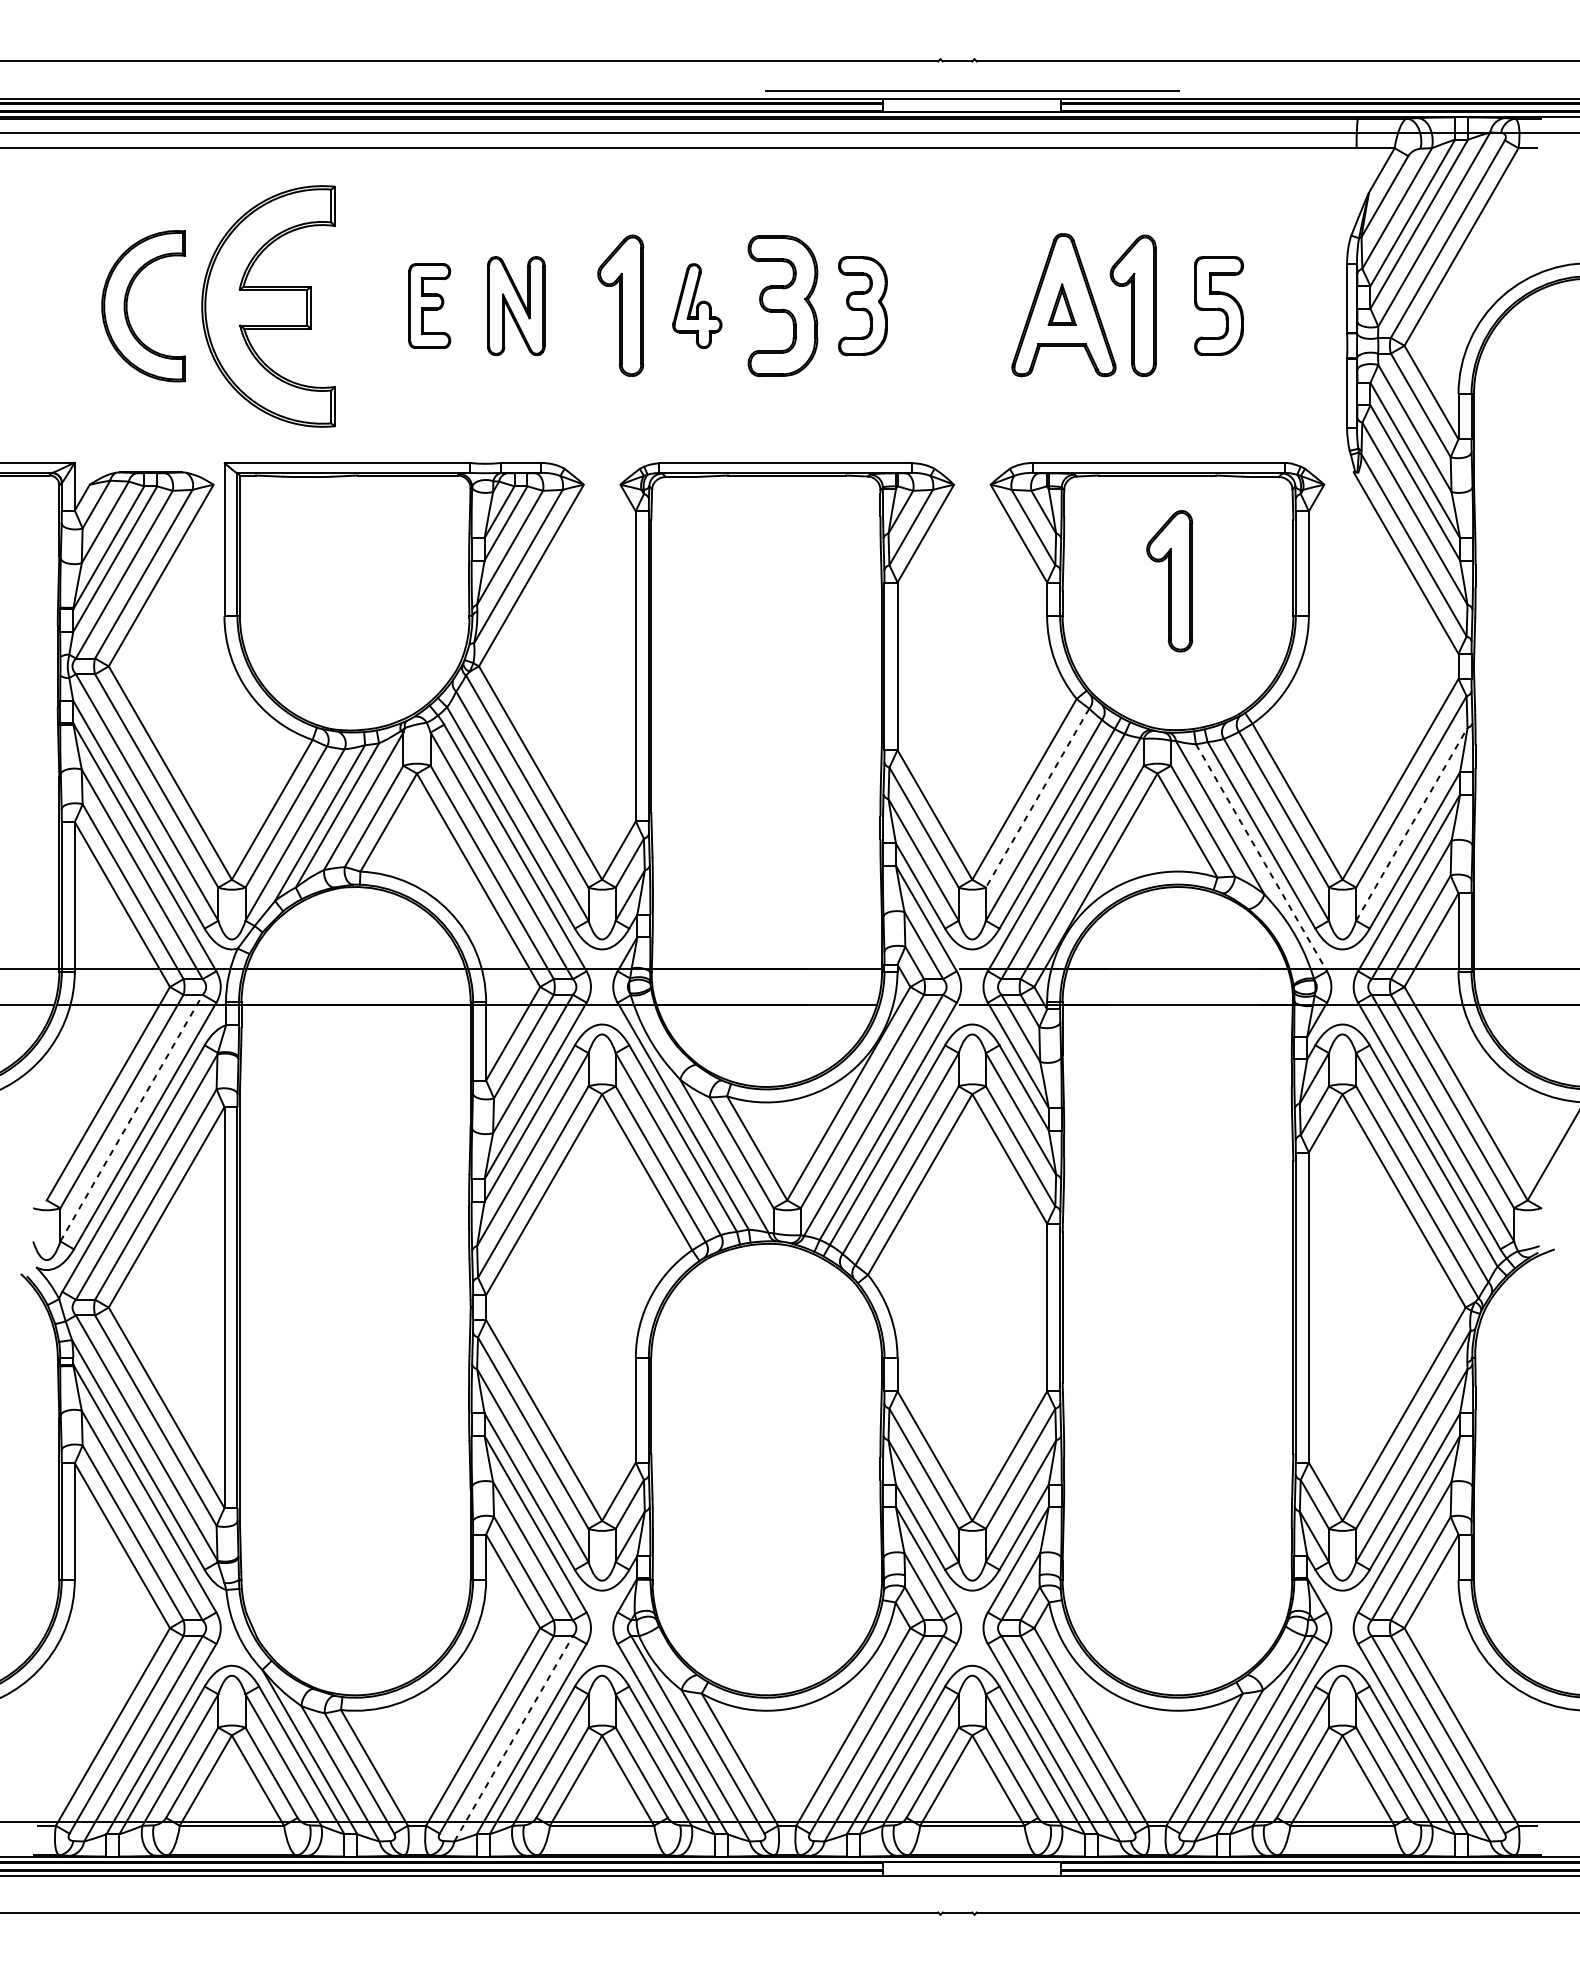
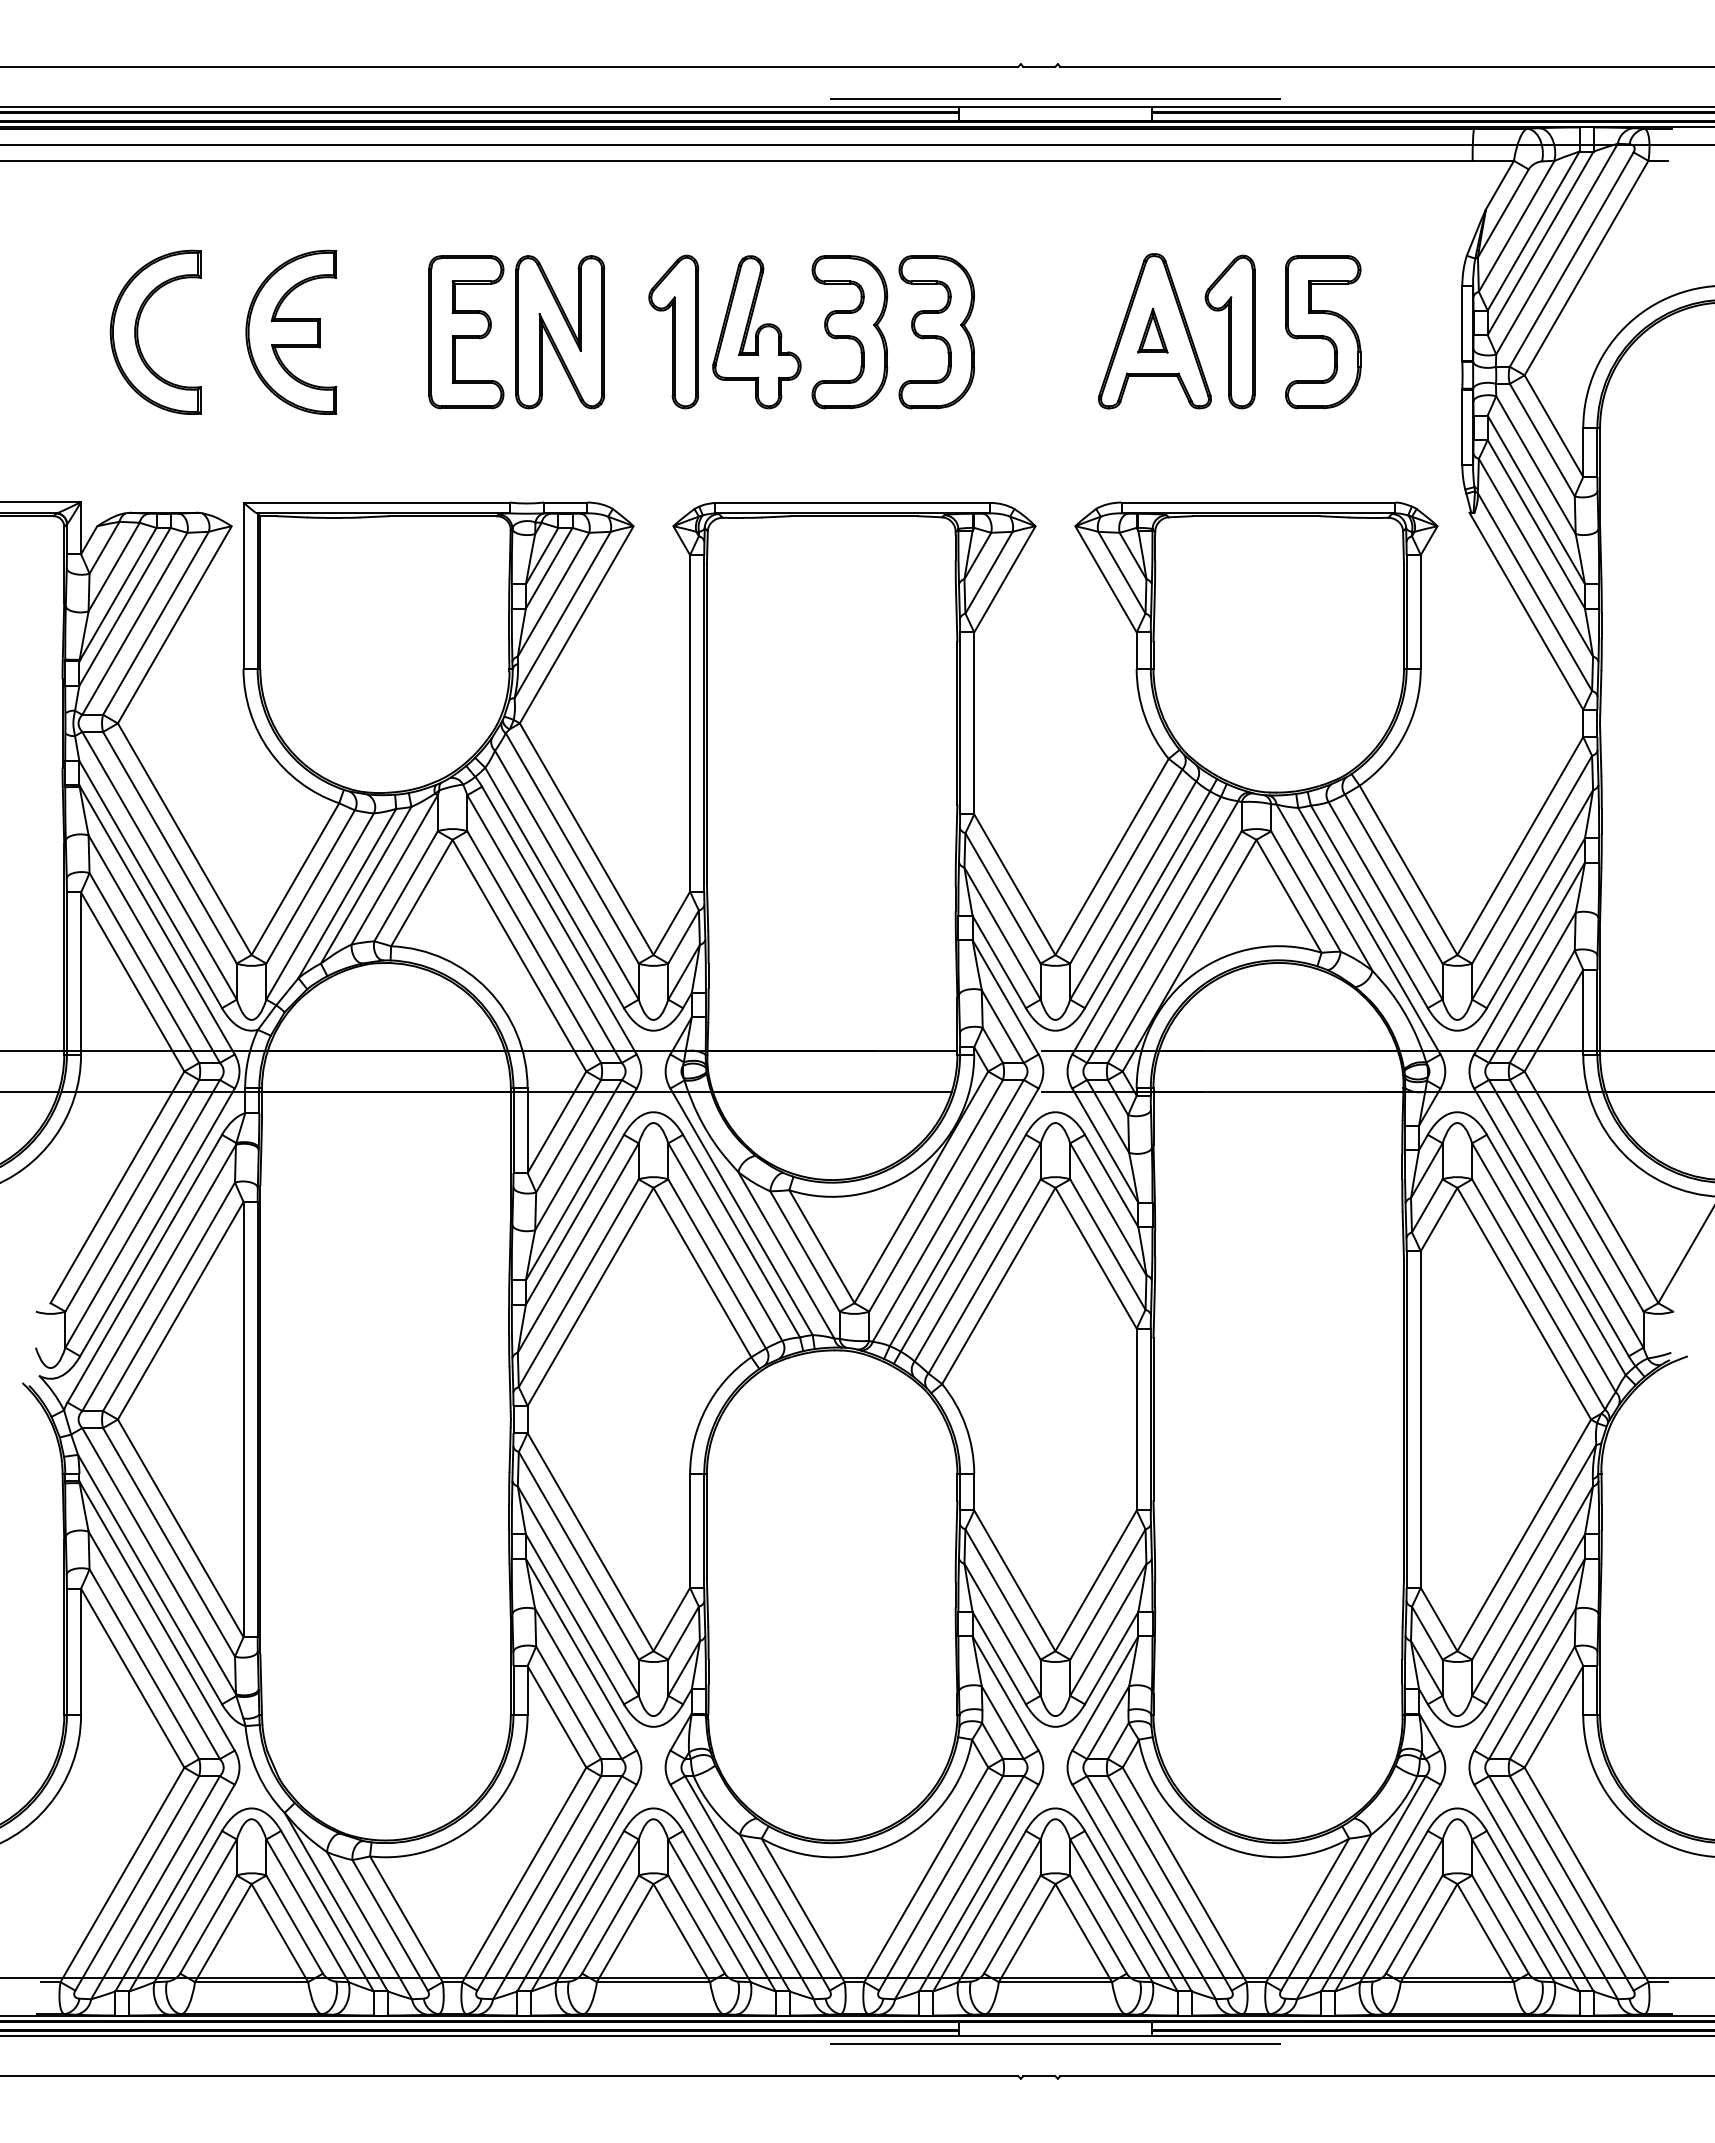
part: (268, 305) -> (291, 331), size x0.62
part: (429, 306) -> (466, 332), size x1.67
part: (516, 306) -> (560, 332), size x1.43
part: (696, 306) -> (756, 332), size x1.67
part: (862, 306) -> (936, 332), size x1.43
part: (1219, 306) -> (1323, 332), size x1.43
part: (1169, 580) -> (1269, 630), removed
line: (1037, 798) -> (1126, 866), dashed -> solid
line: (1411, 823) -> (1532, 894), dashed -> solid
line: (1261, 858) -> (1369, 931), dashed -> solid
line: (131, 1117) -> (142, 1213), dashed -> solid
line: (513, 1738) -> (557, 1887), dashed -> solid
line: (972, 1883) -> (1055, 2044), added

